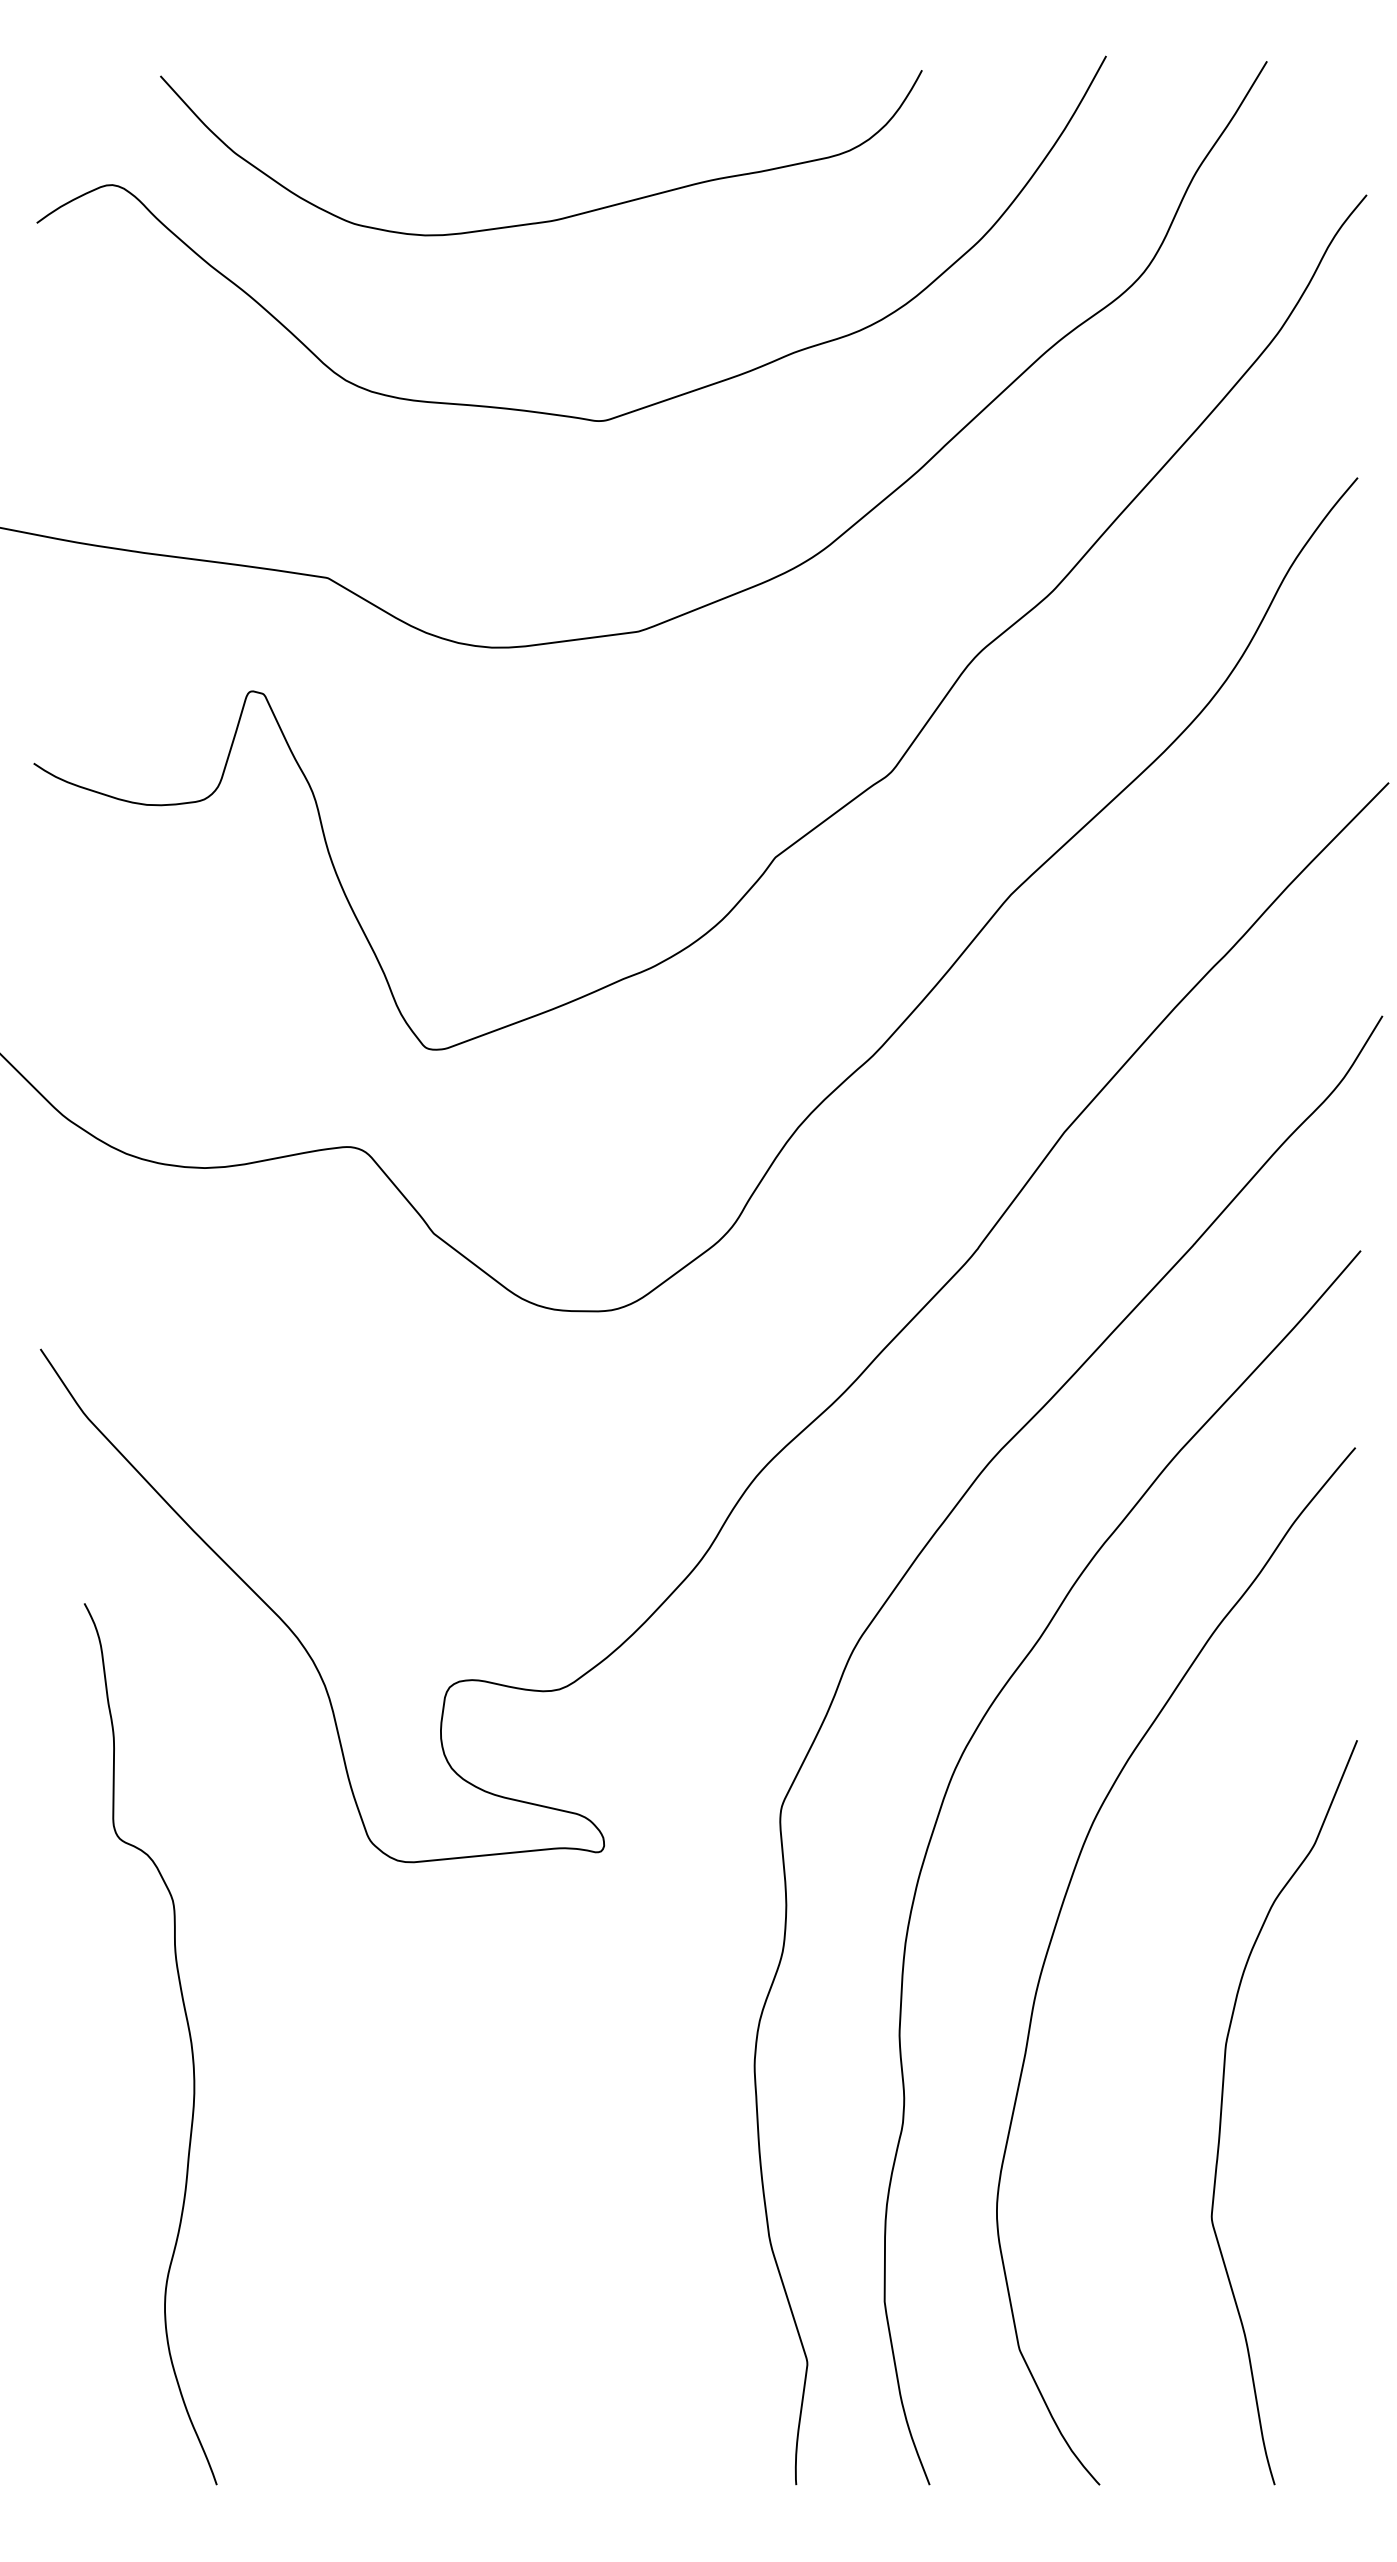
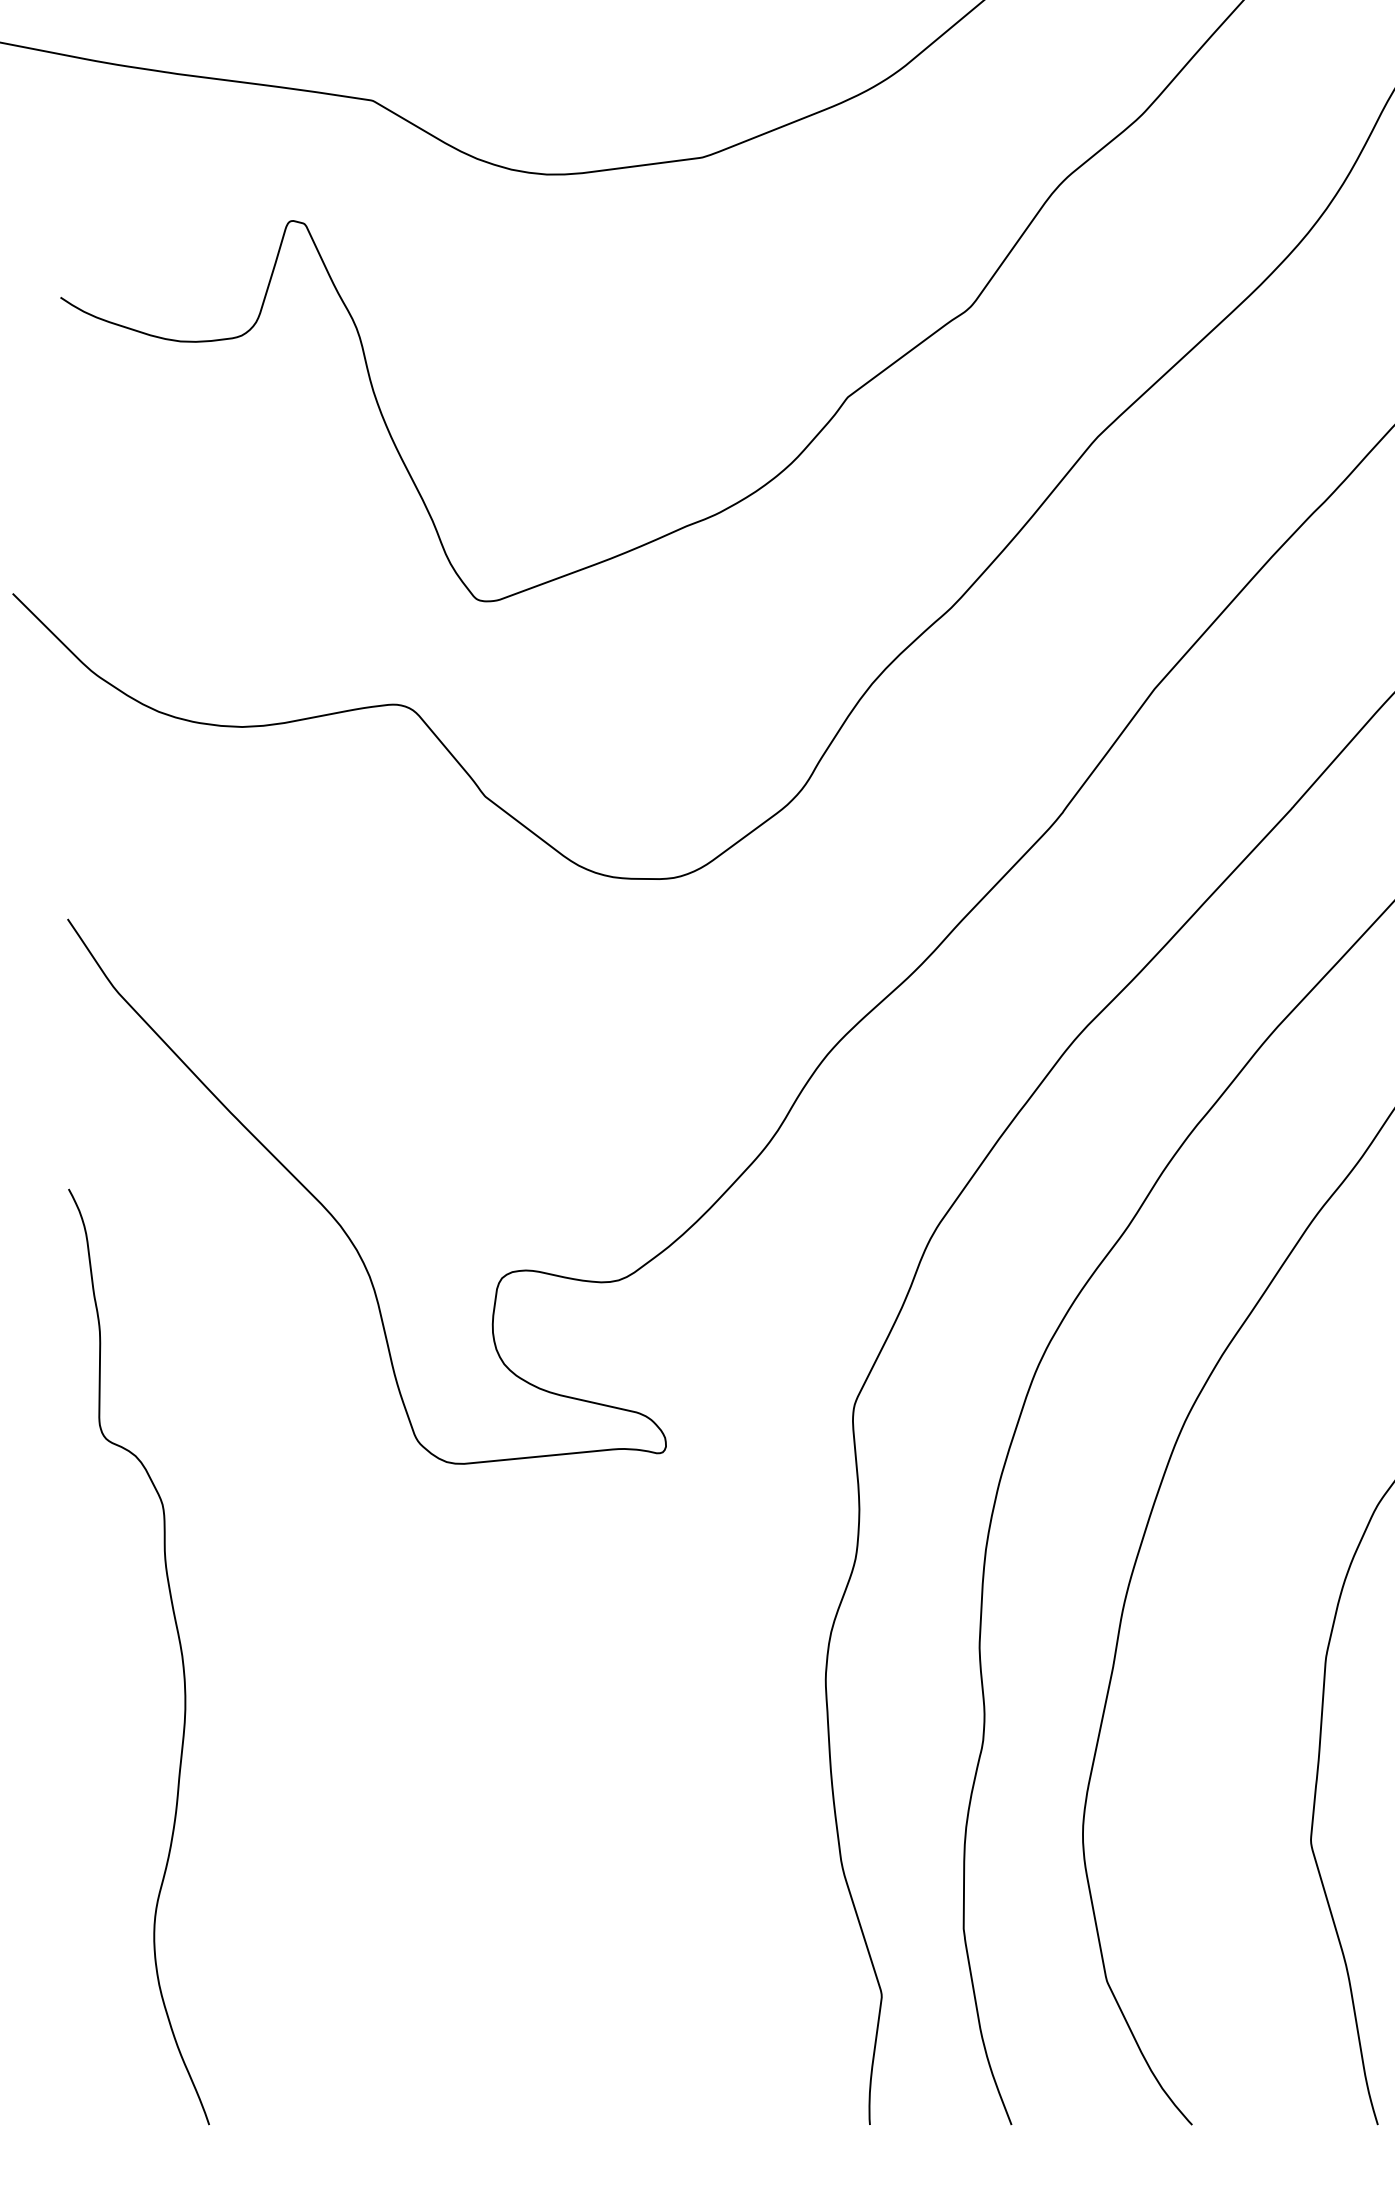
curve: (189, 2039) -> (180, 1651), moved

